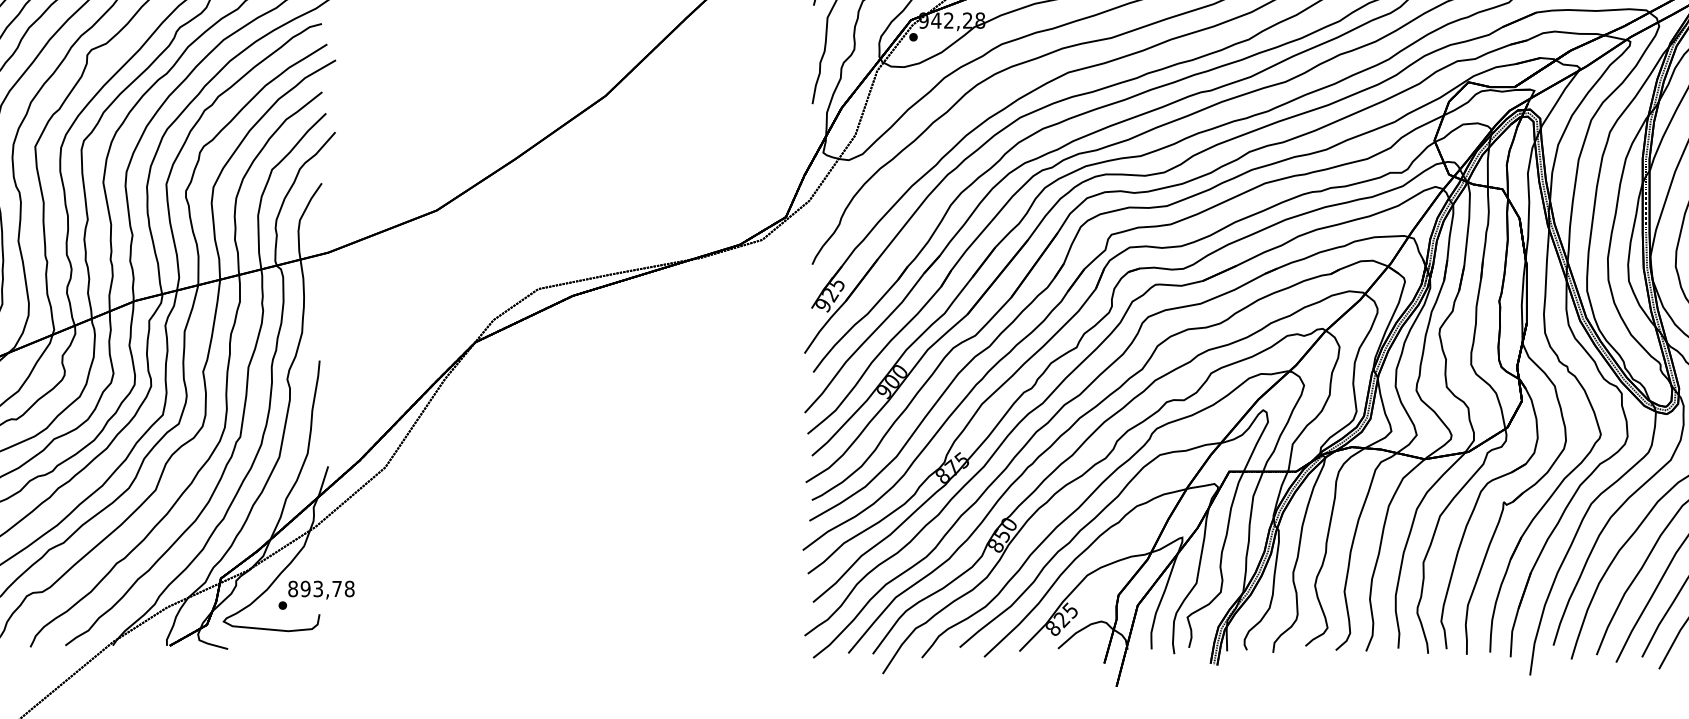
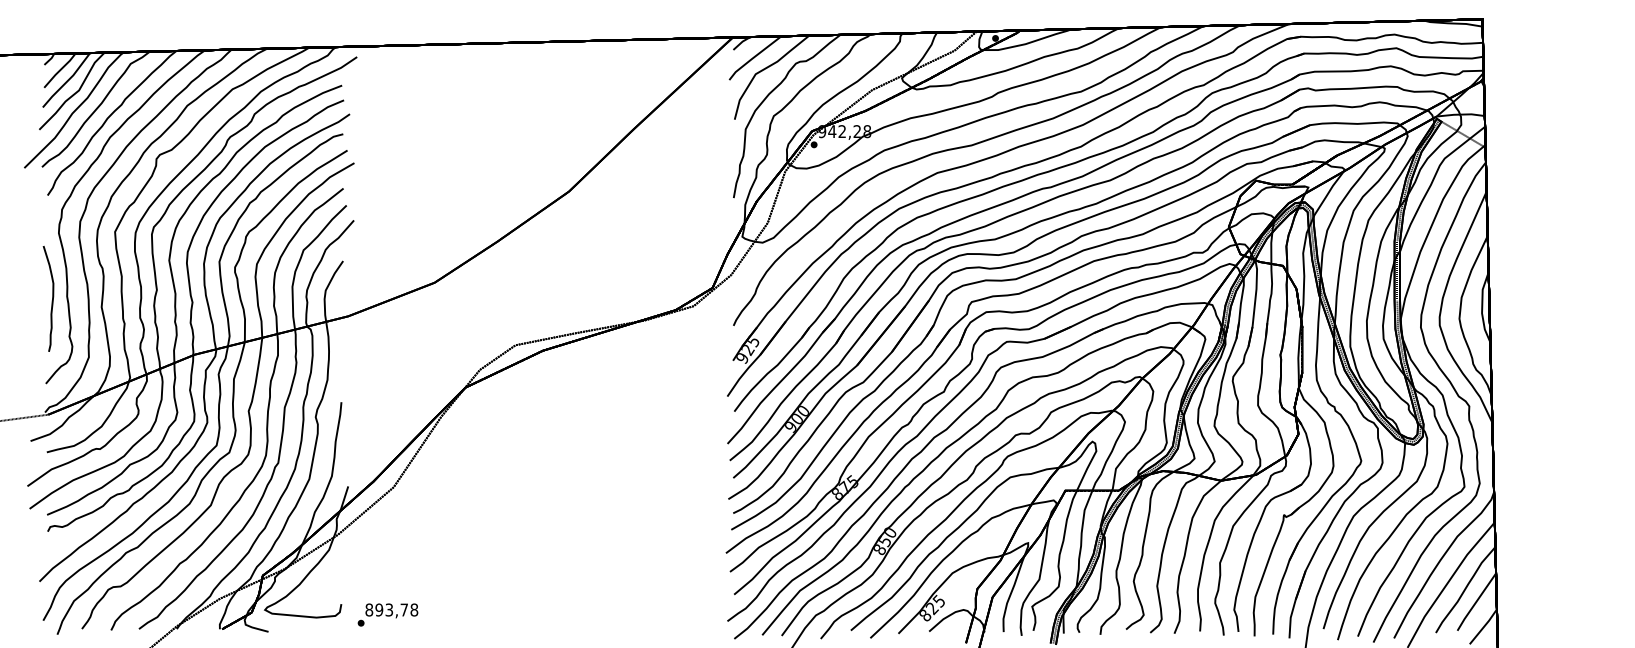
text: (315, 594) -> (387, 614), moved

